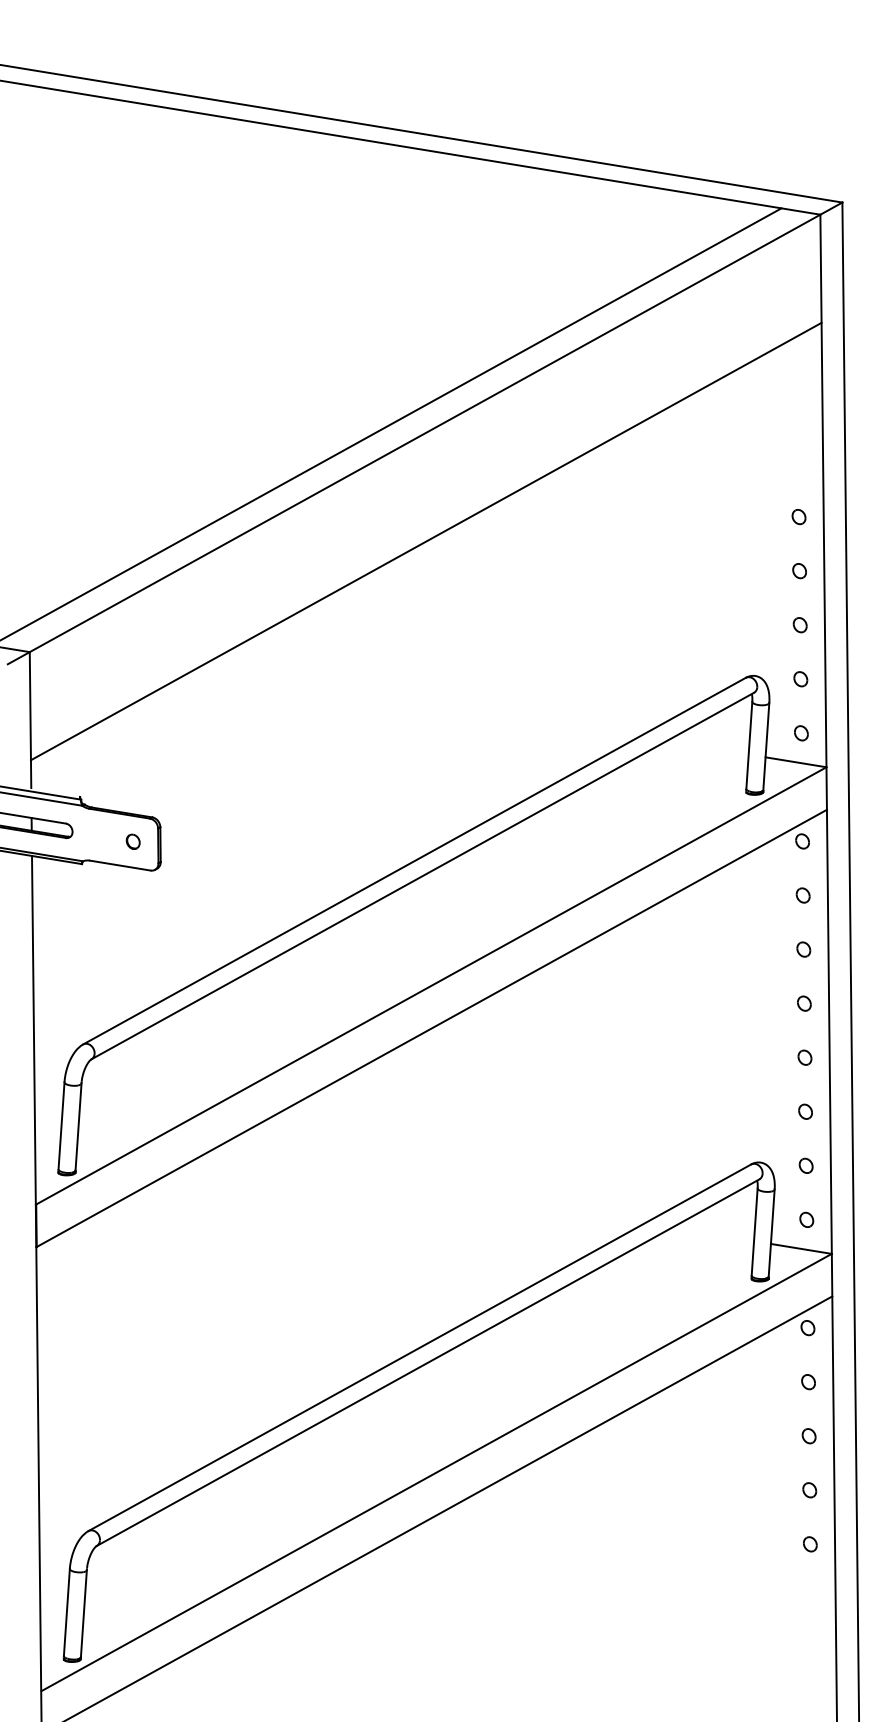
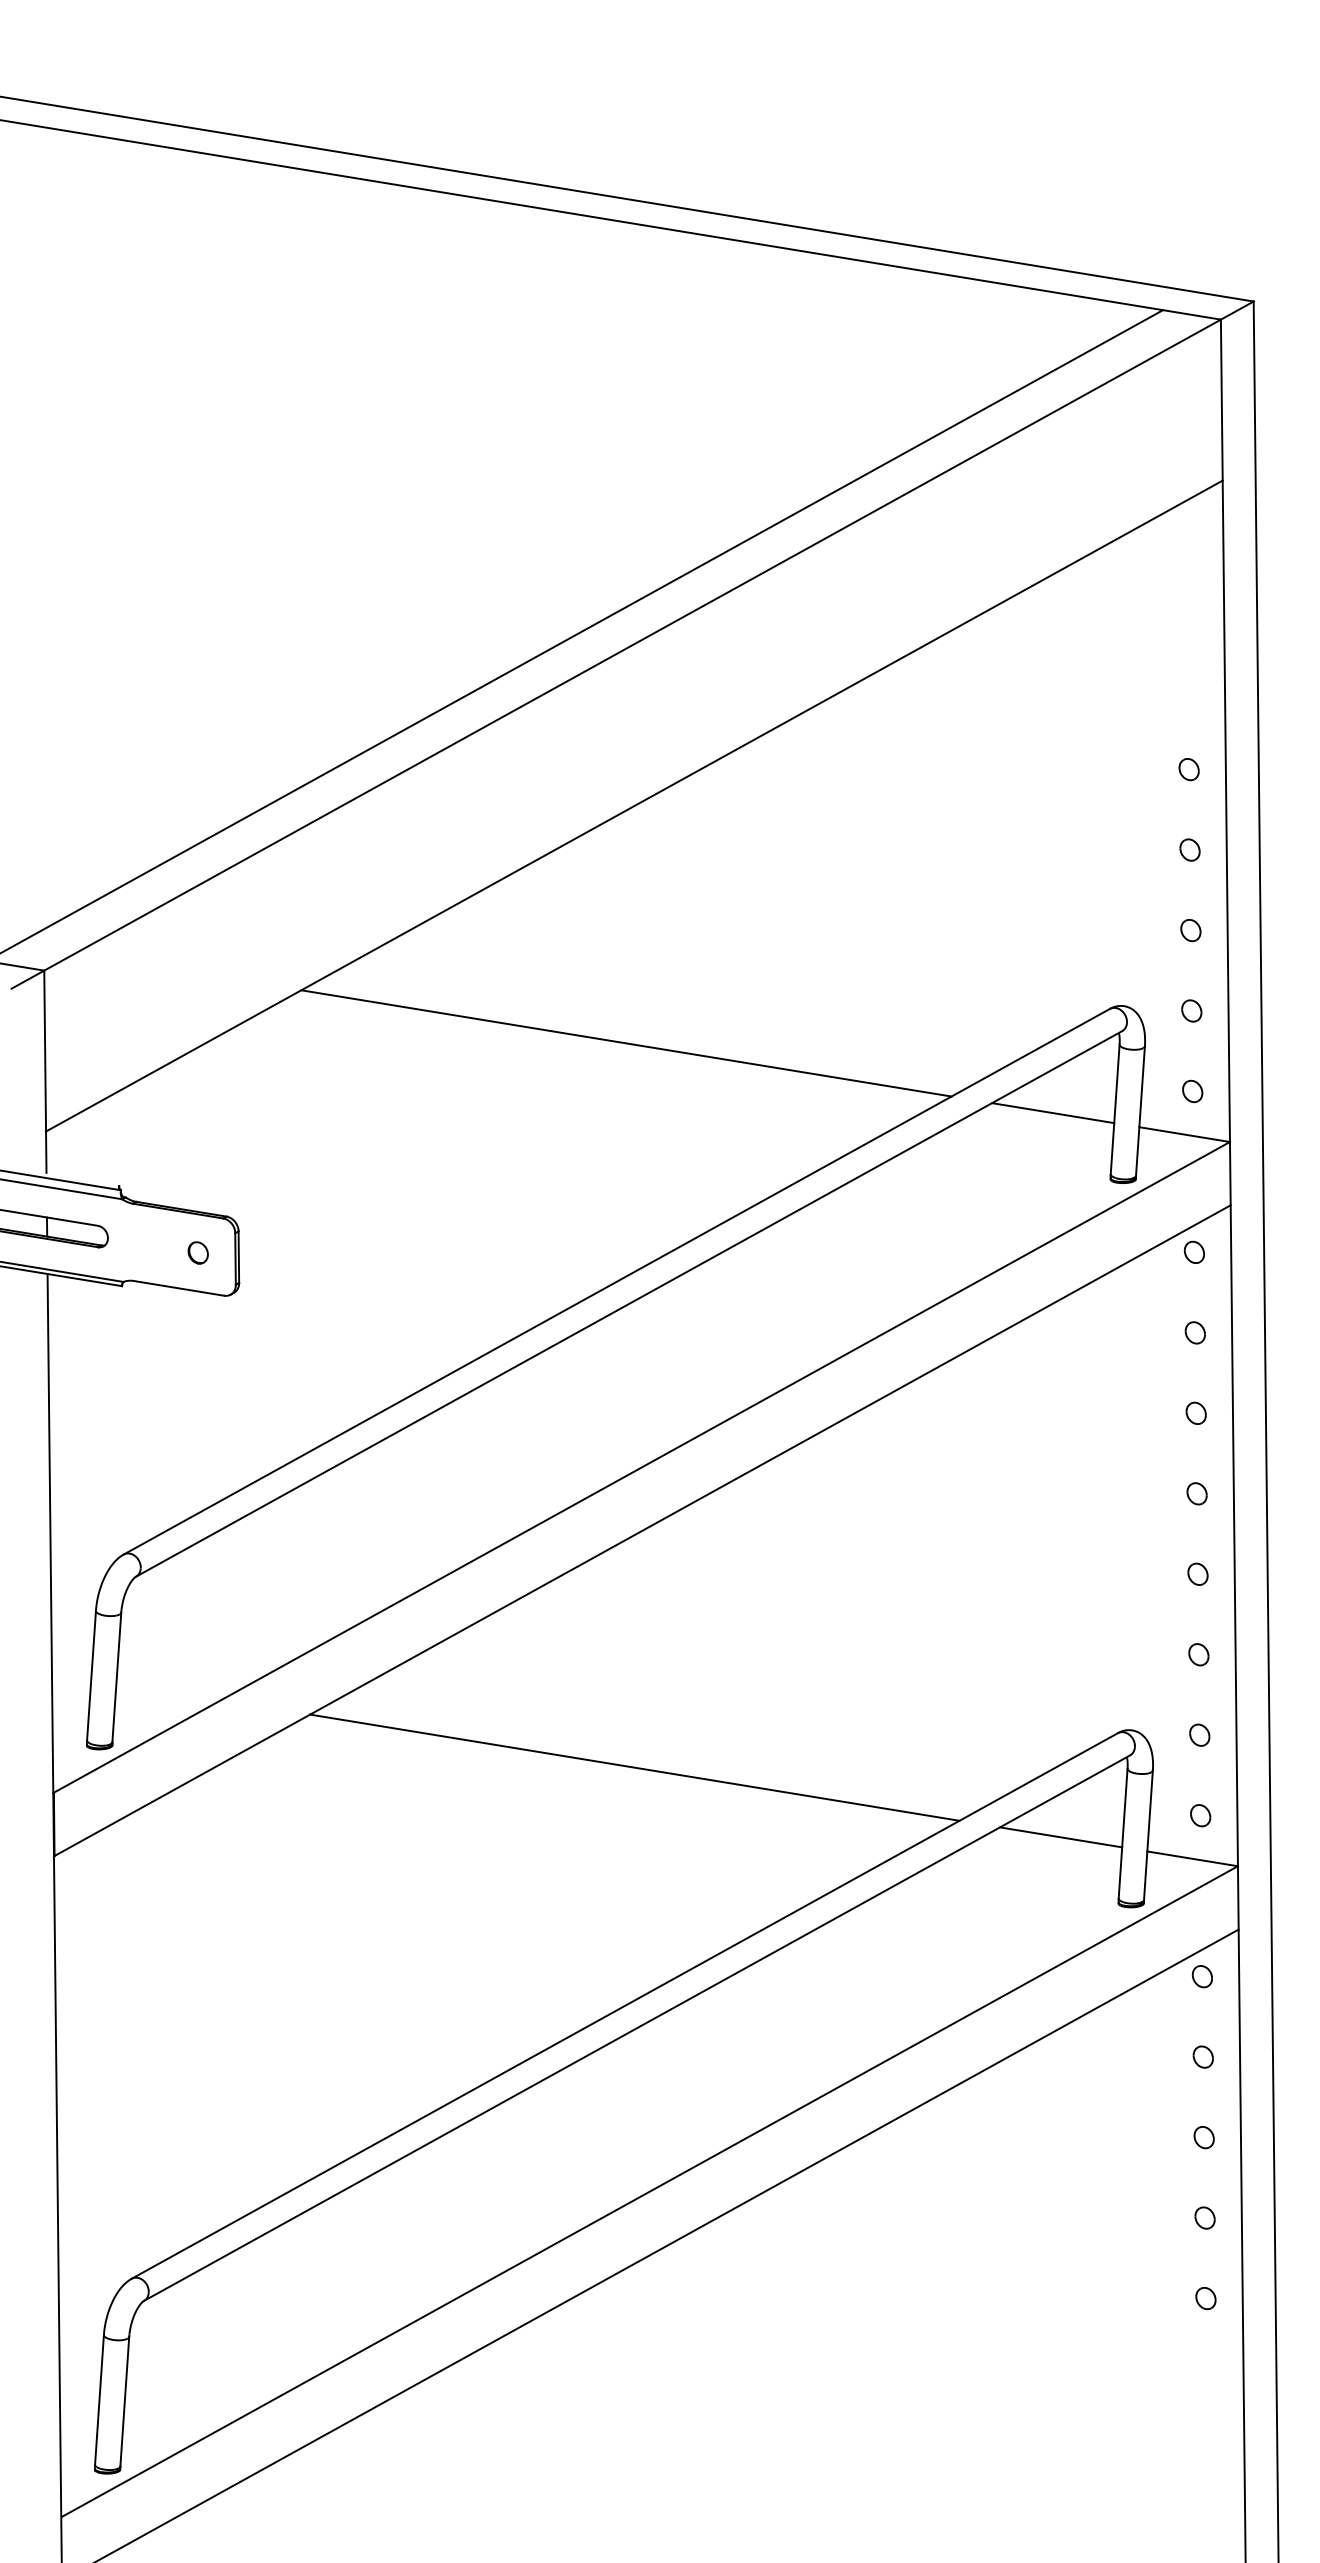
line: (420, 700) -> (625, 1042), added
line: (707, 747) -> (1052, 1112), added
line: (426, 1187) -> (634, 1767), added
line: (712, 1234) -> (1060, 1837), added

